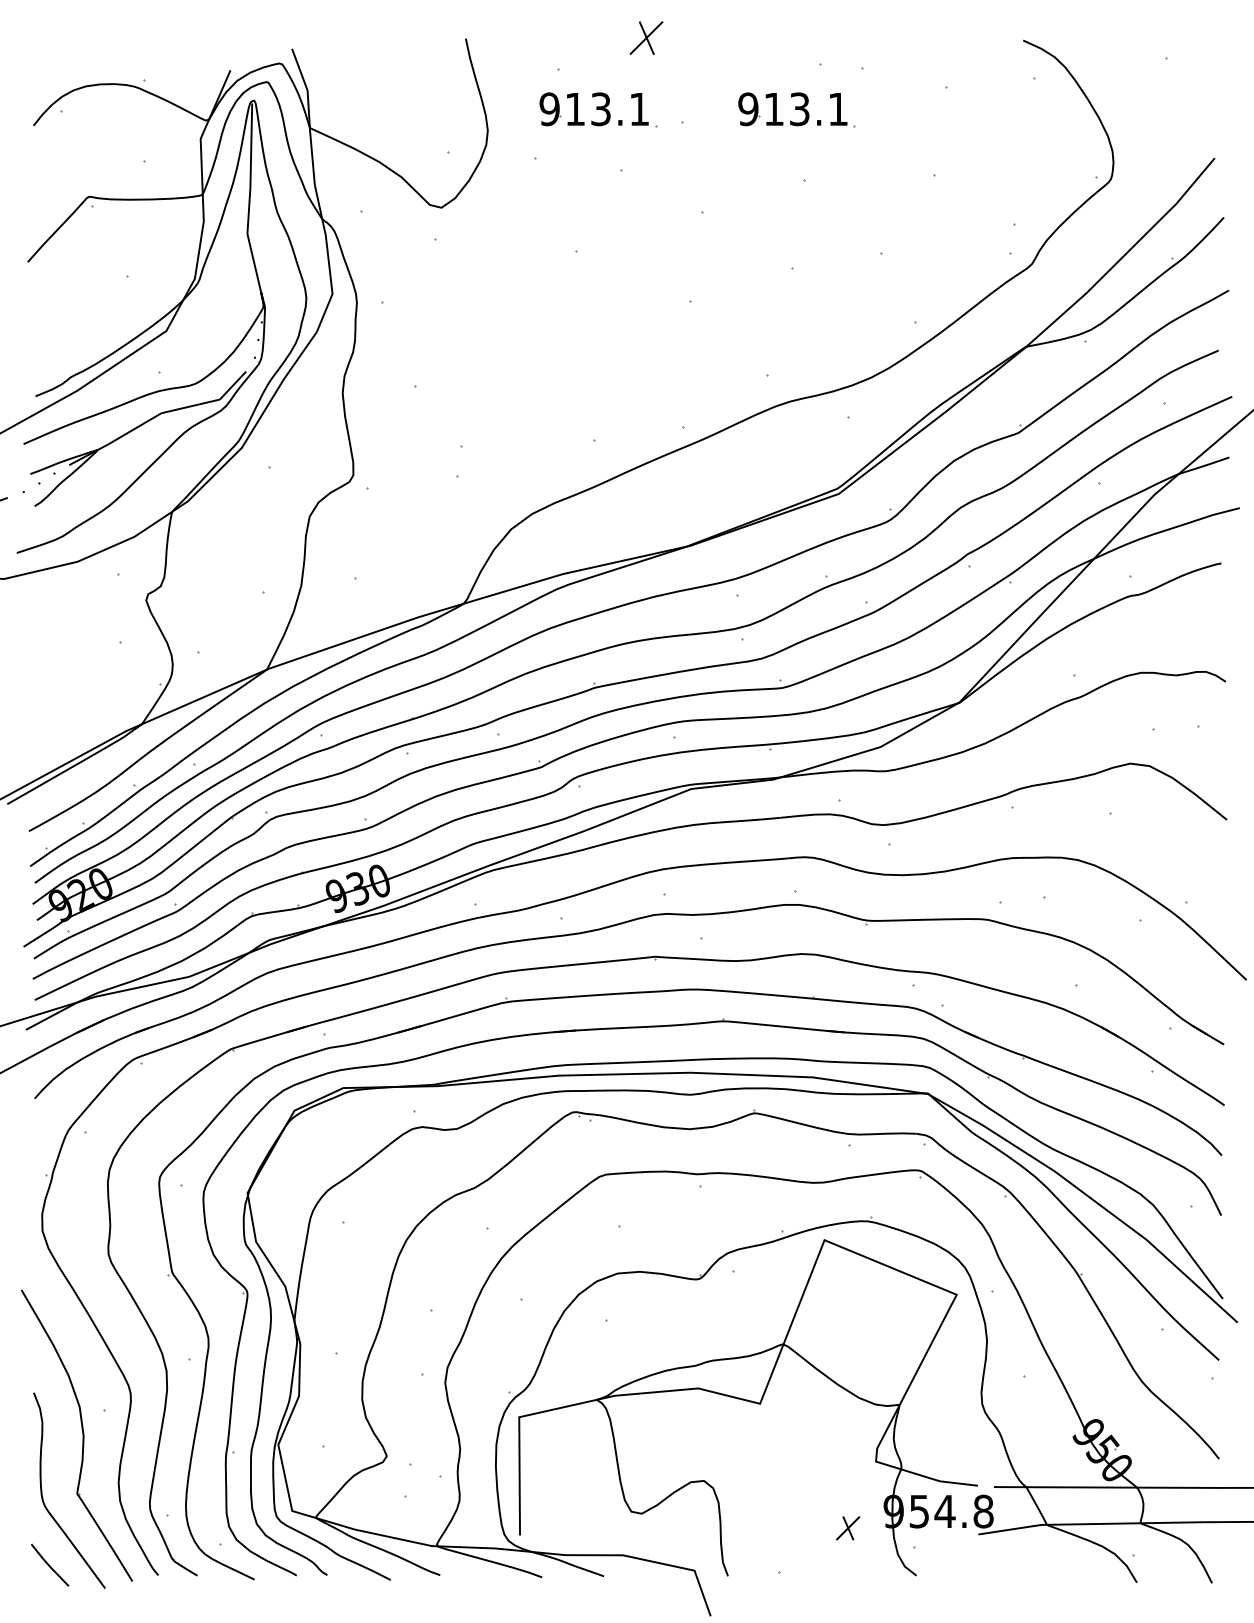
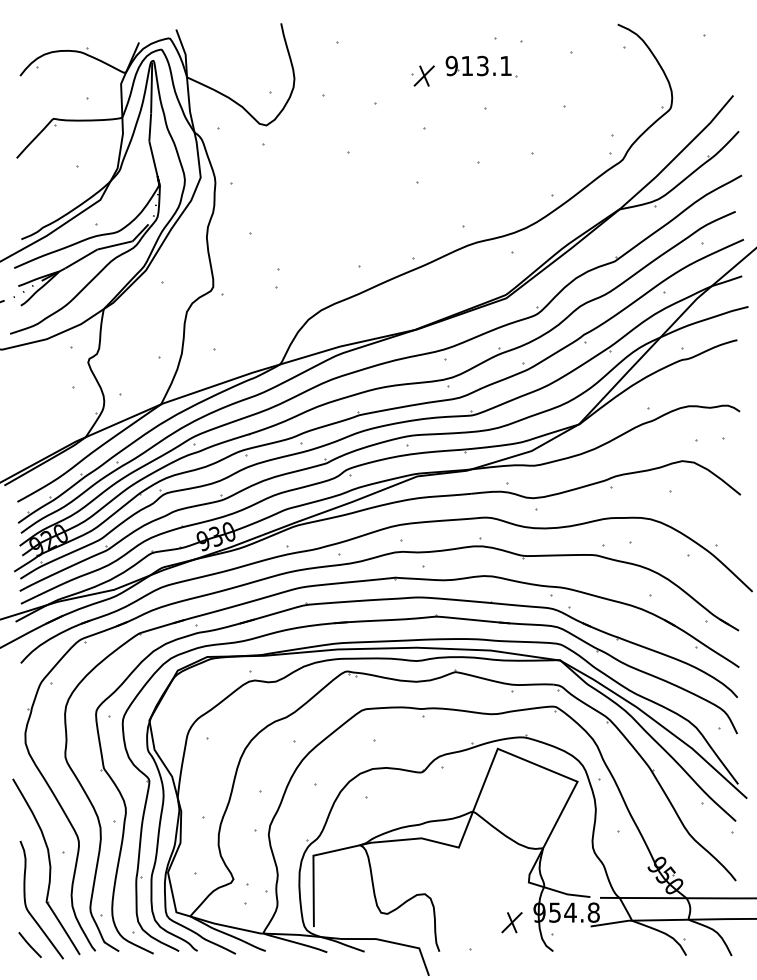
part: (645, 37) -> (423, 75), moved
part: (598, 110) -> (361, 66), removed
part: (847, 1527) -> (511, 922), size x1.43

